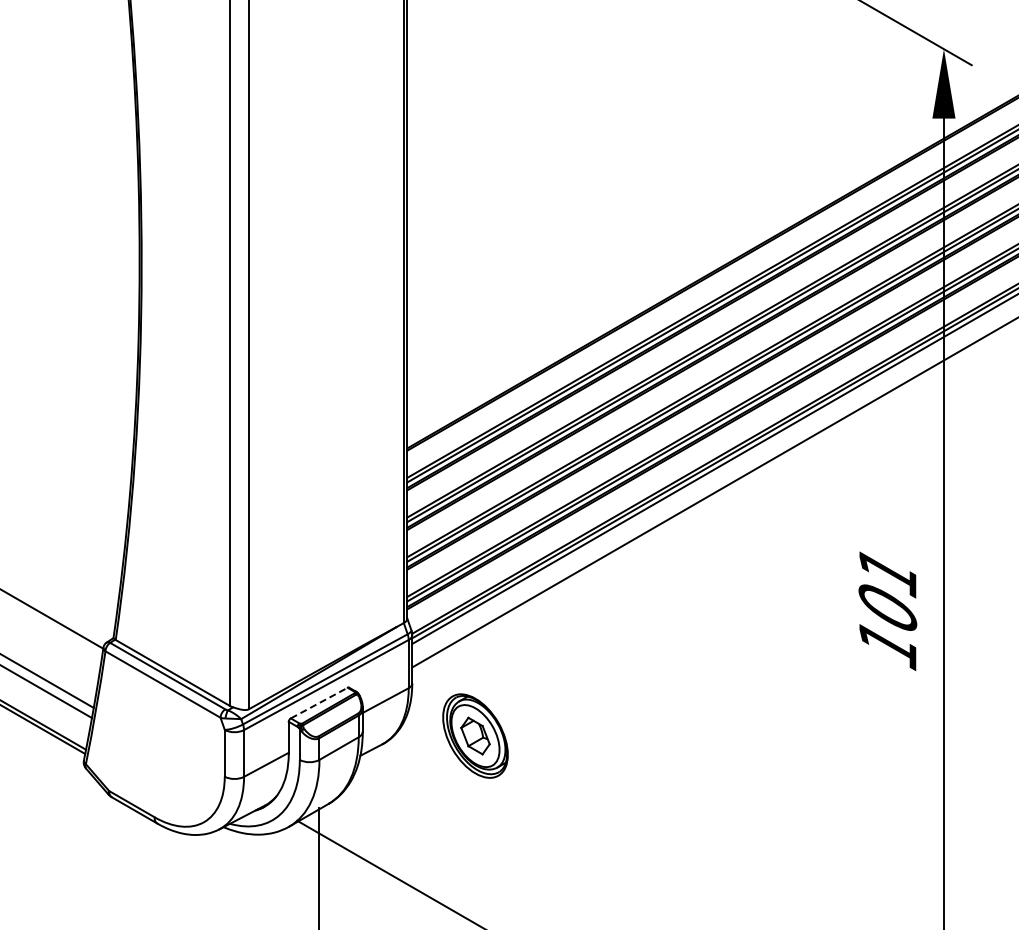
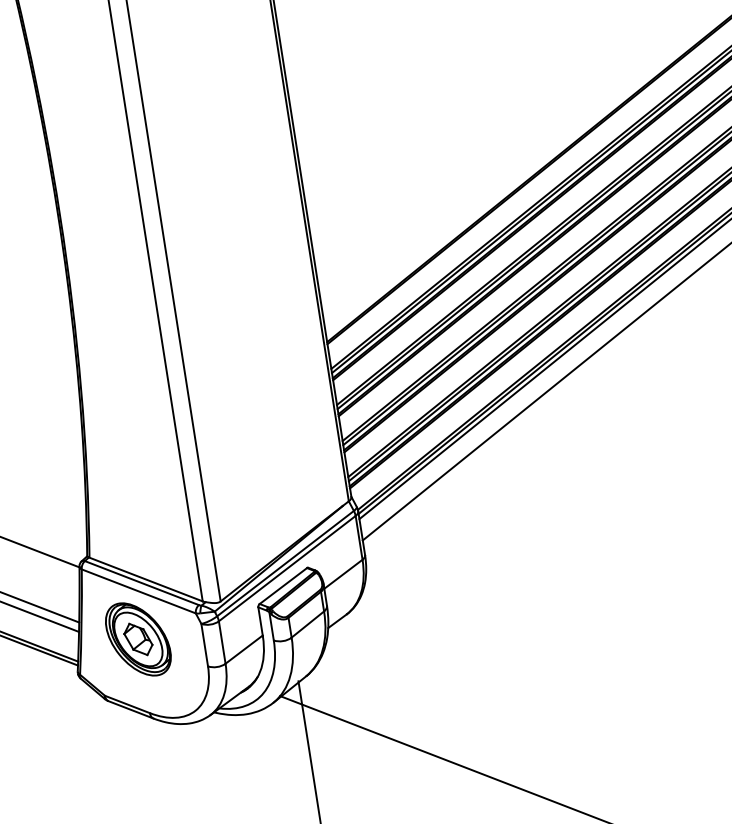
line: (319, 702) -> (283, 585), dashed -> solid
part: (475, 735) -> (138, 638), moved

